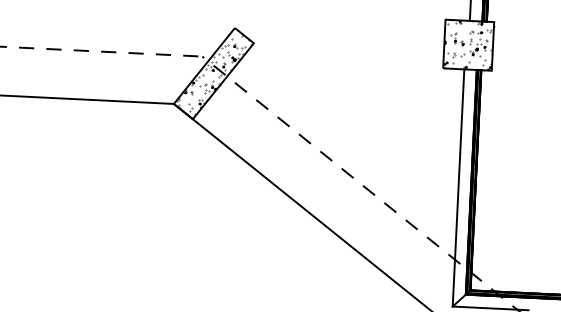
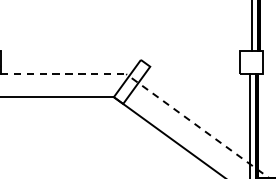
hatch: (468, 44) -> (251, 62), removed
hatch: (214, 76) -> (132, 83), removed

